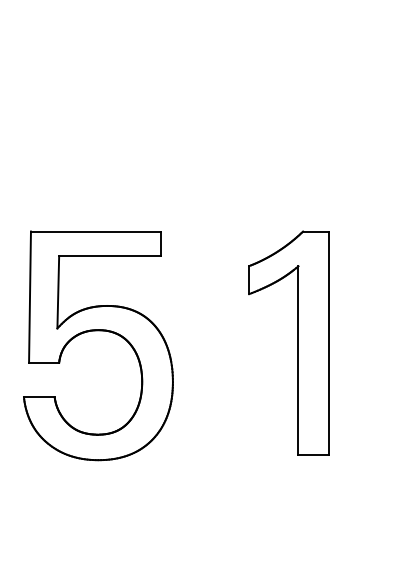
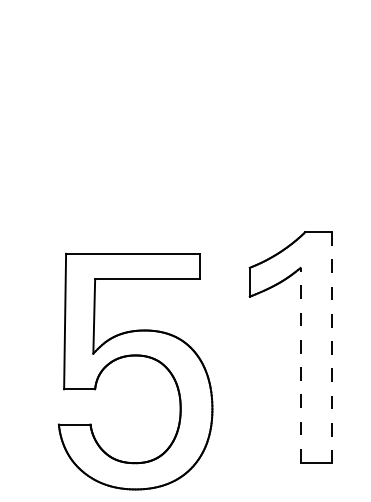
part: (98, 331) -> (135, 356), moved
line: (328, 343) -> (331, 347), solid -> dashed
line: (298, 360) -> (300, 365), solid -> dashed

